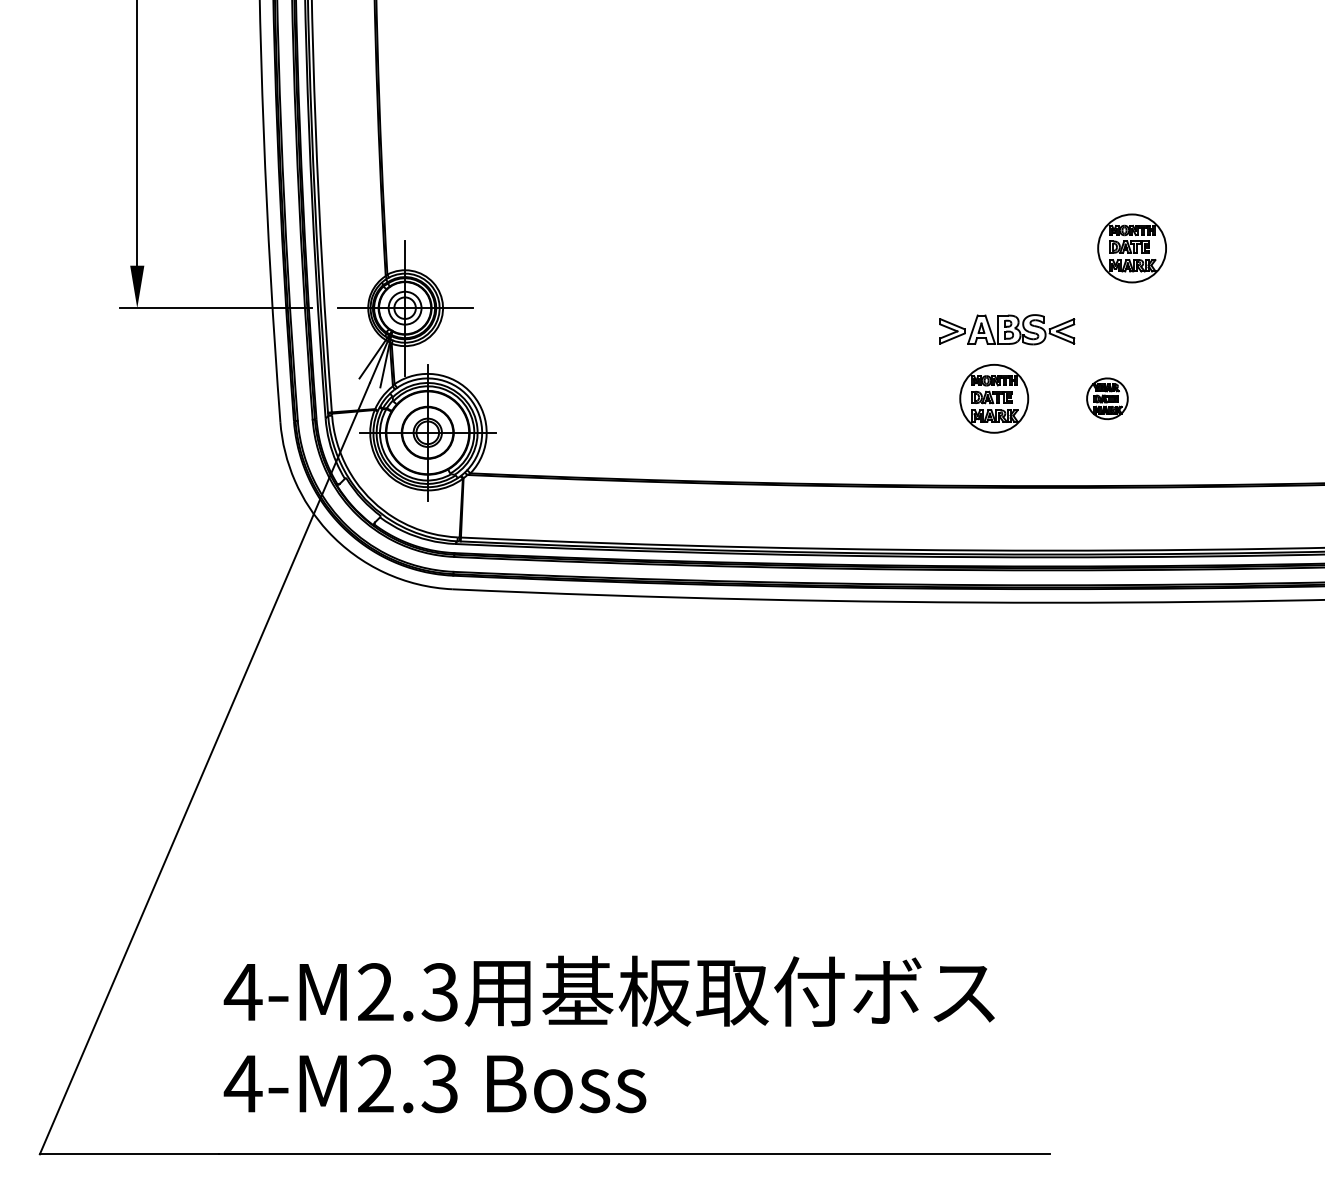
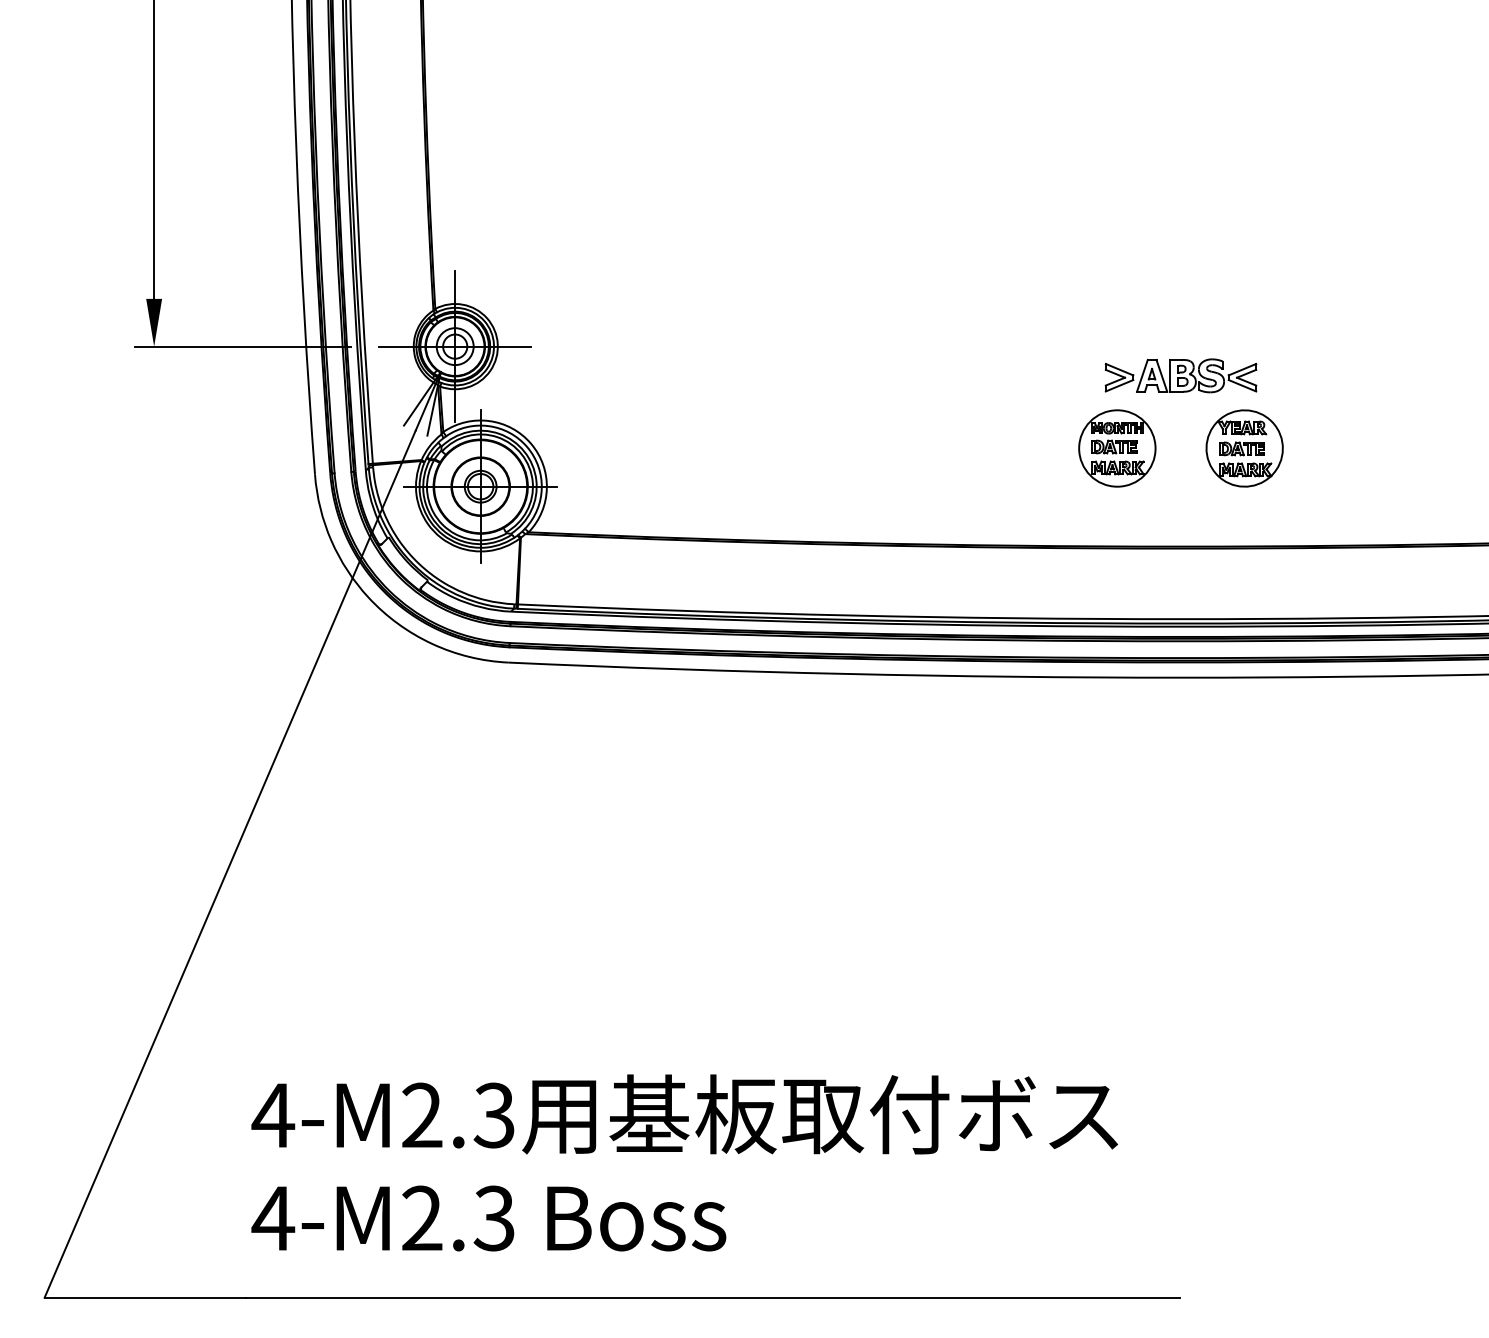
part: (1132, 248) -> (1272, 279), removed
part: (1006, 329) -> (1180, 375), moved
part: (1107, 398) -> (1244, 448), size x1.67

